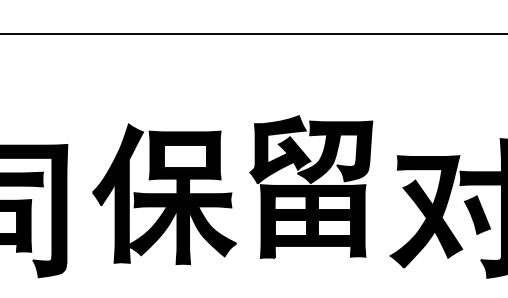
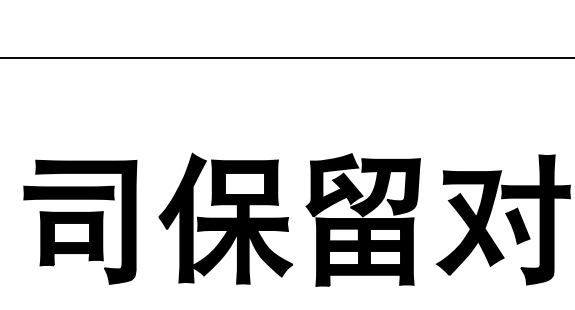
part: (310, 186) -> (362, 219), moved
part: (164, 193) -> (225, 218), moved

